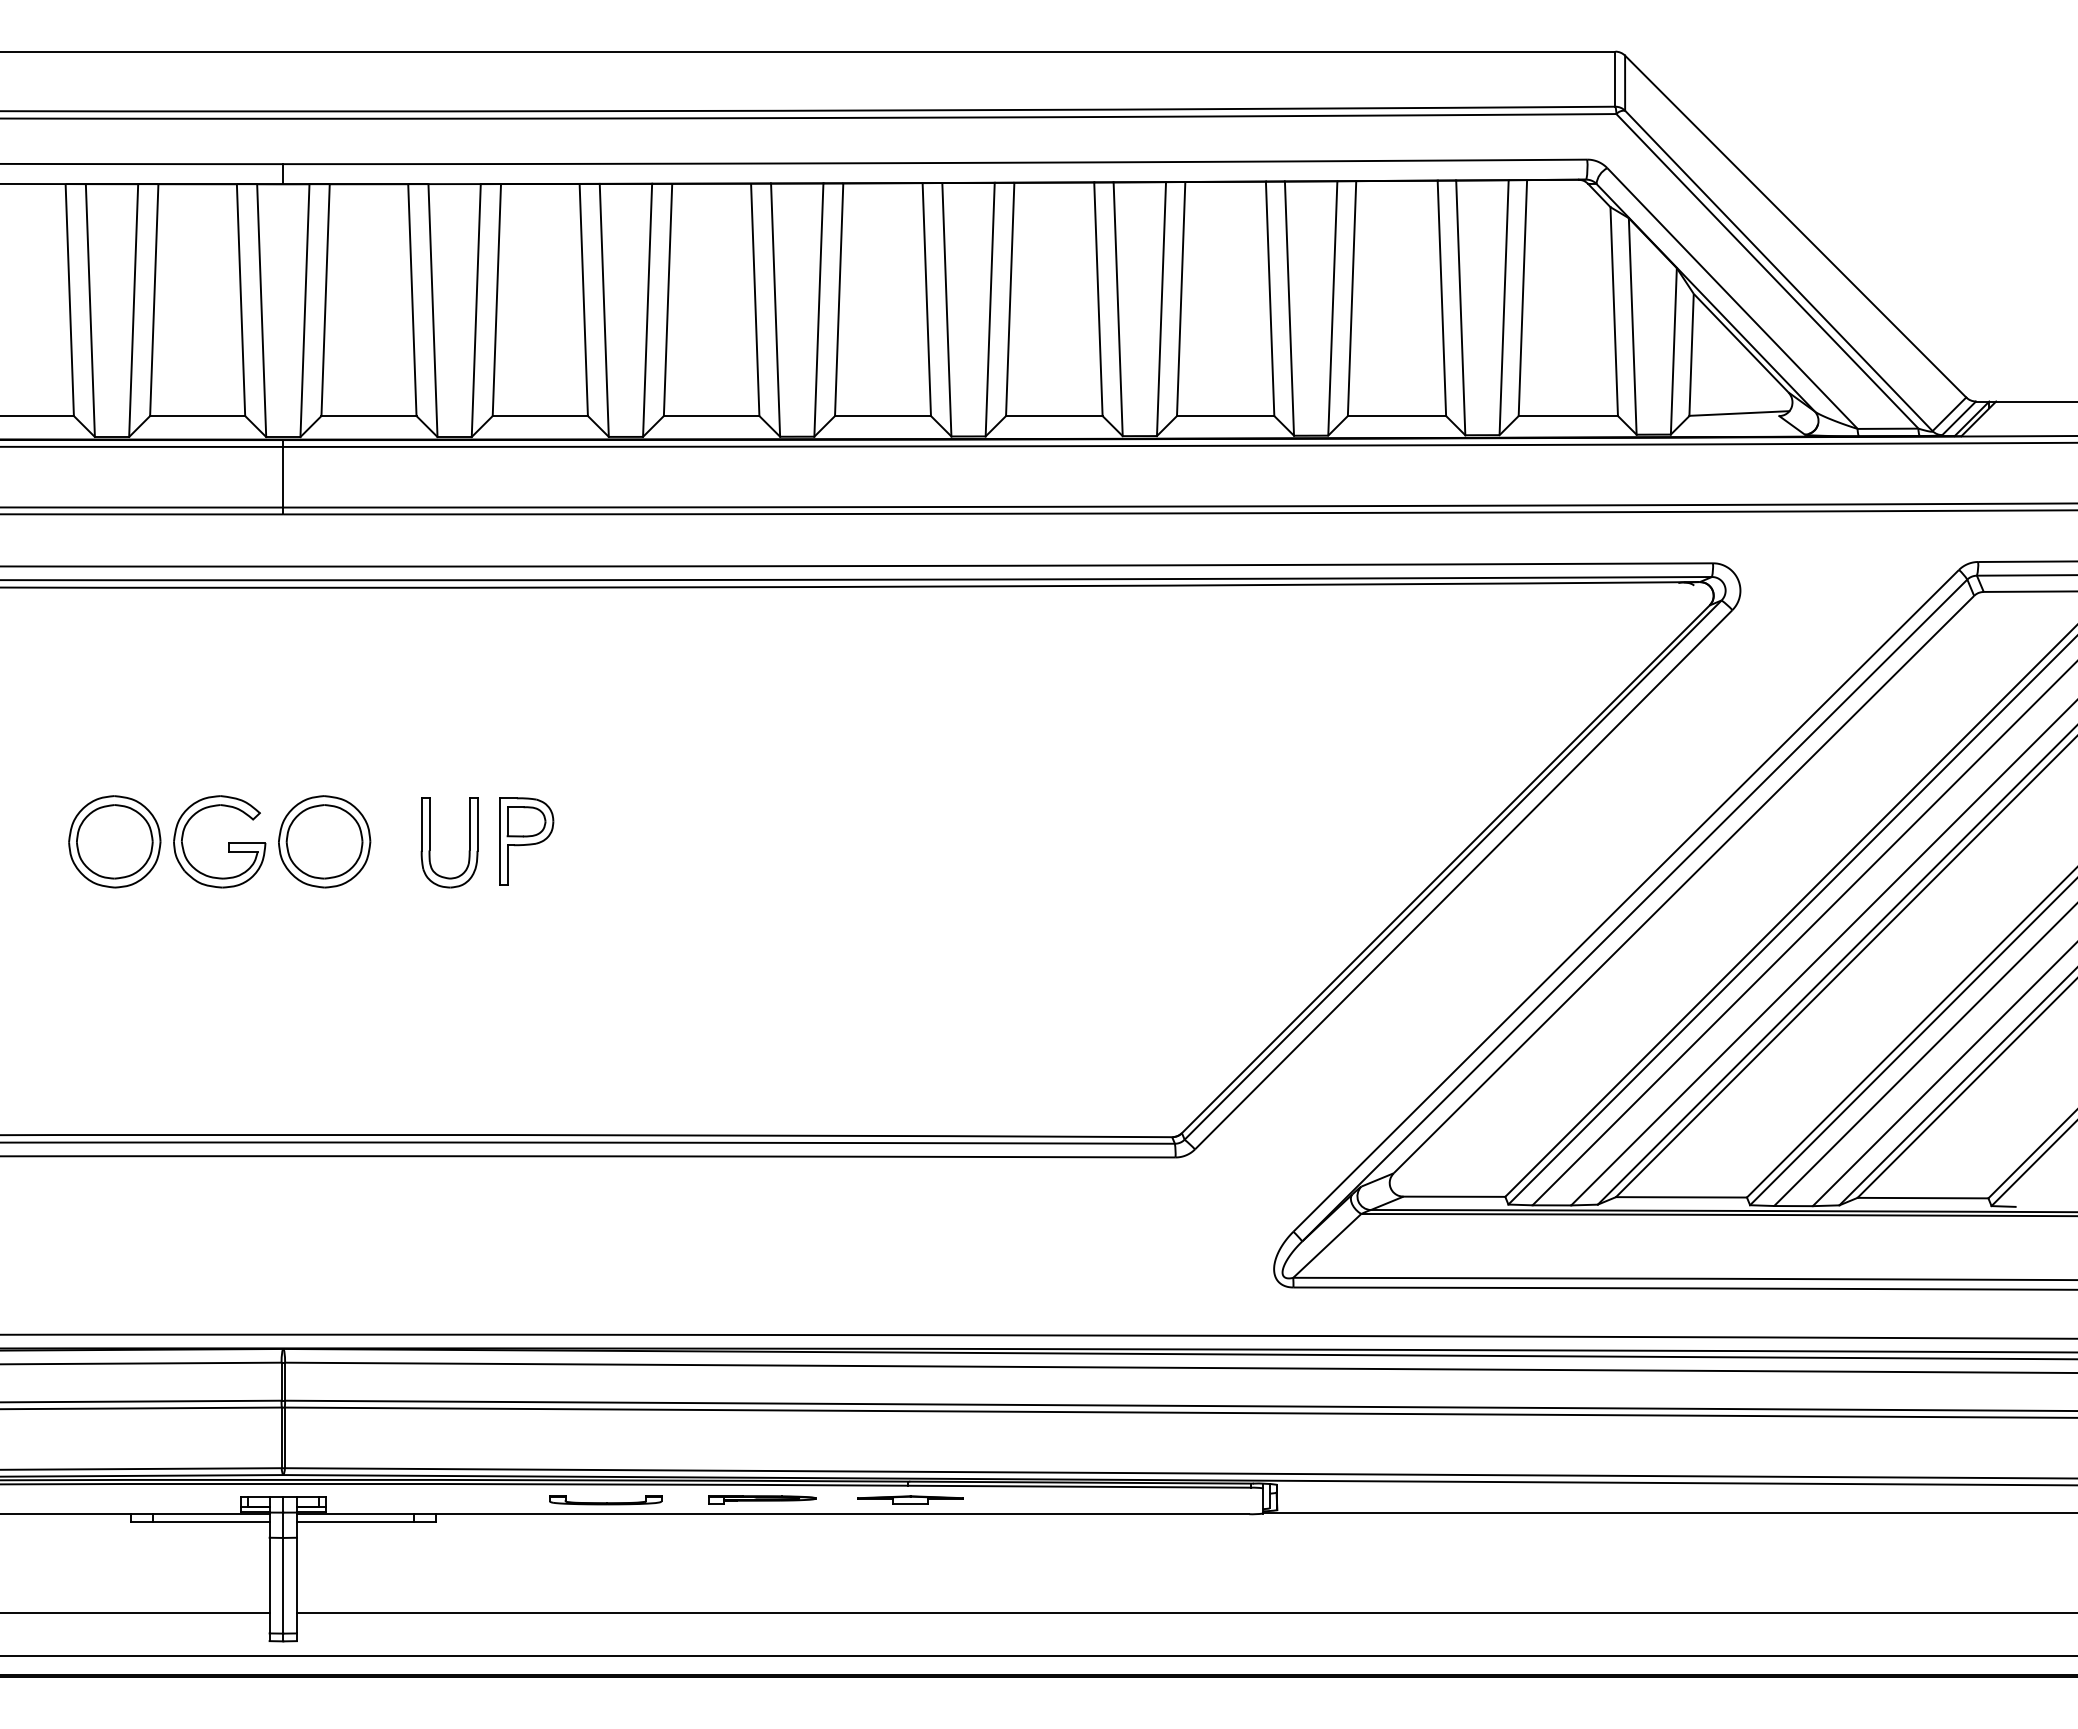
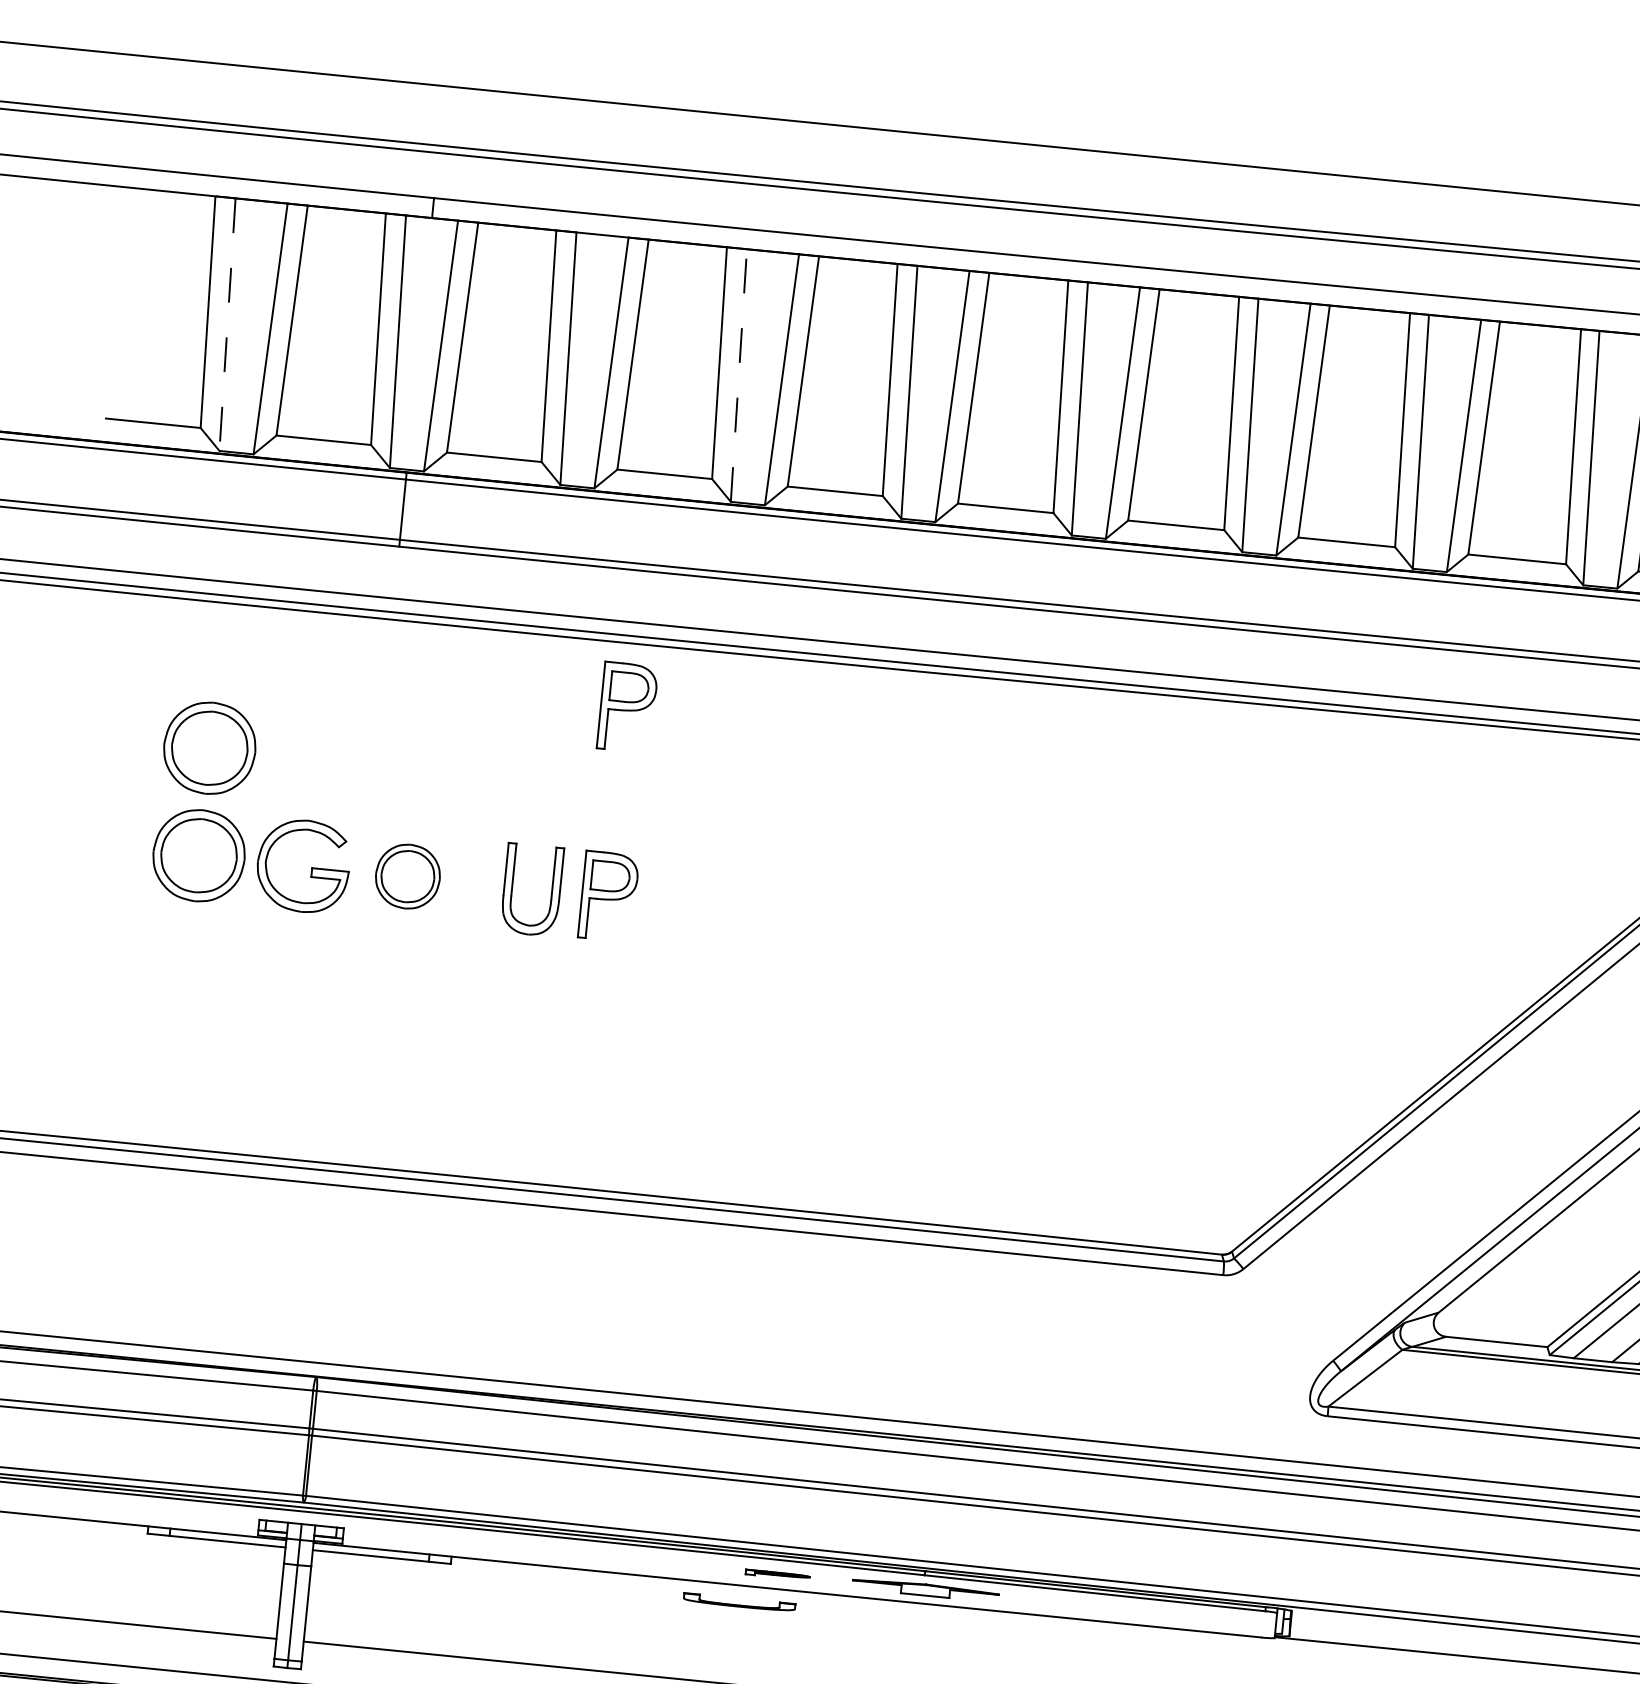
line: (90, 310) -> (227, 324), solid -> dashed
line: (604, 310) -> (739, 375), solid -> dashed
part: (526, 651) -> (627, 707), added
part: (114, 733) -> (209, 747), added
part: (324, 841) -> (407, 876), size x0.7
part: (762, 1499) -> (778, 1574), size x0.6
part: (910, 1499) -> (925, 1589), size x1.4
part: (605, 1500) -> (739, 1602), moved

